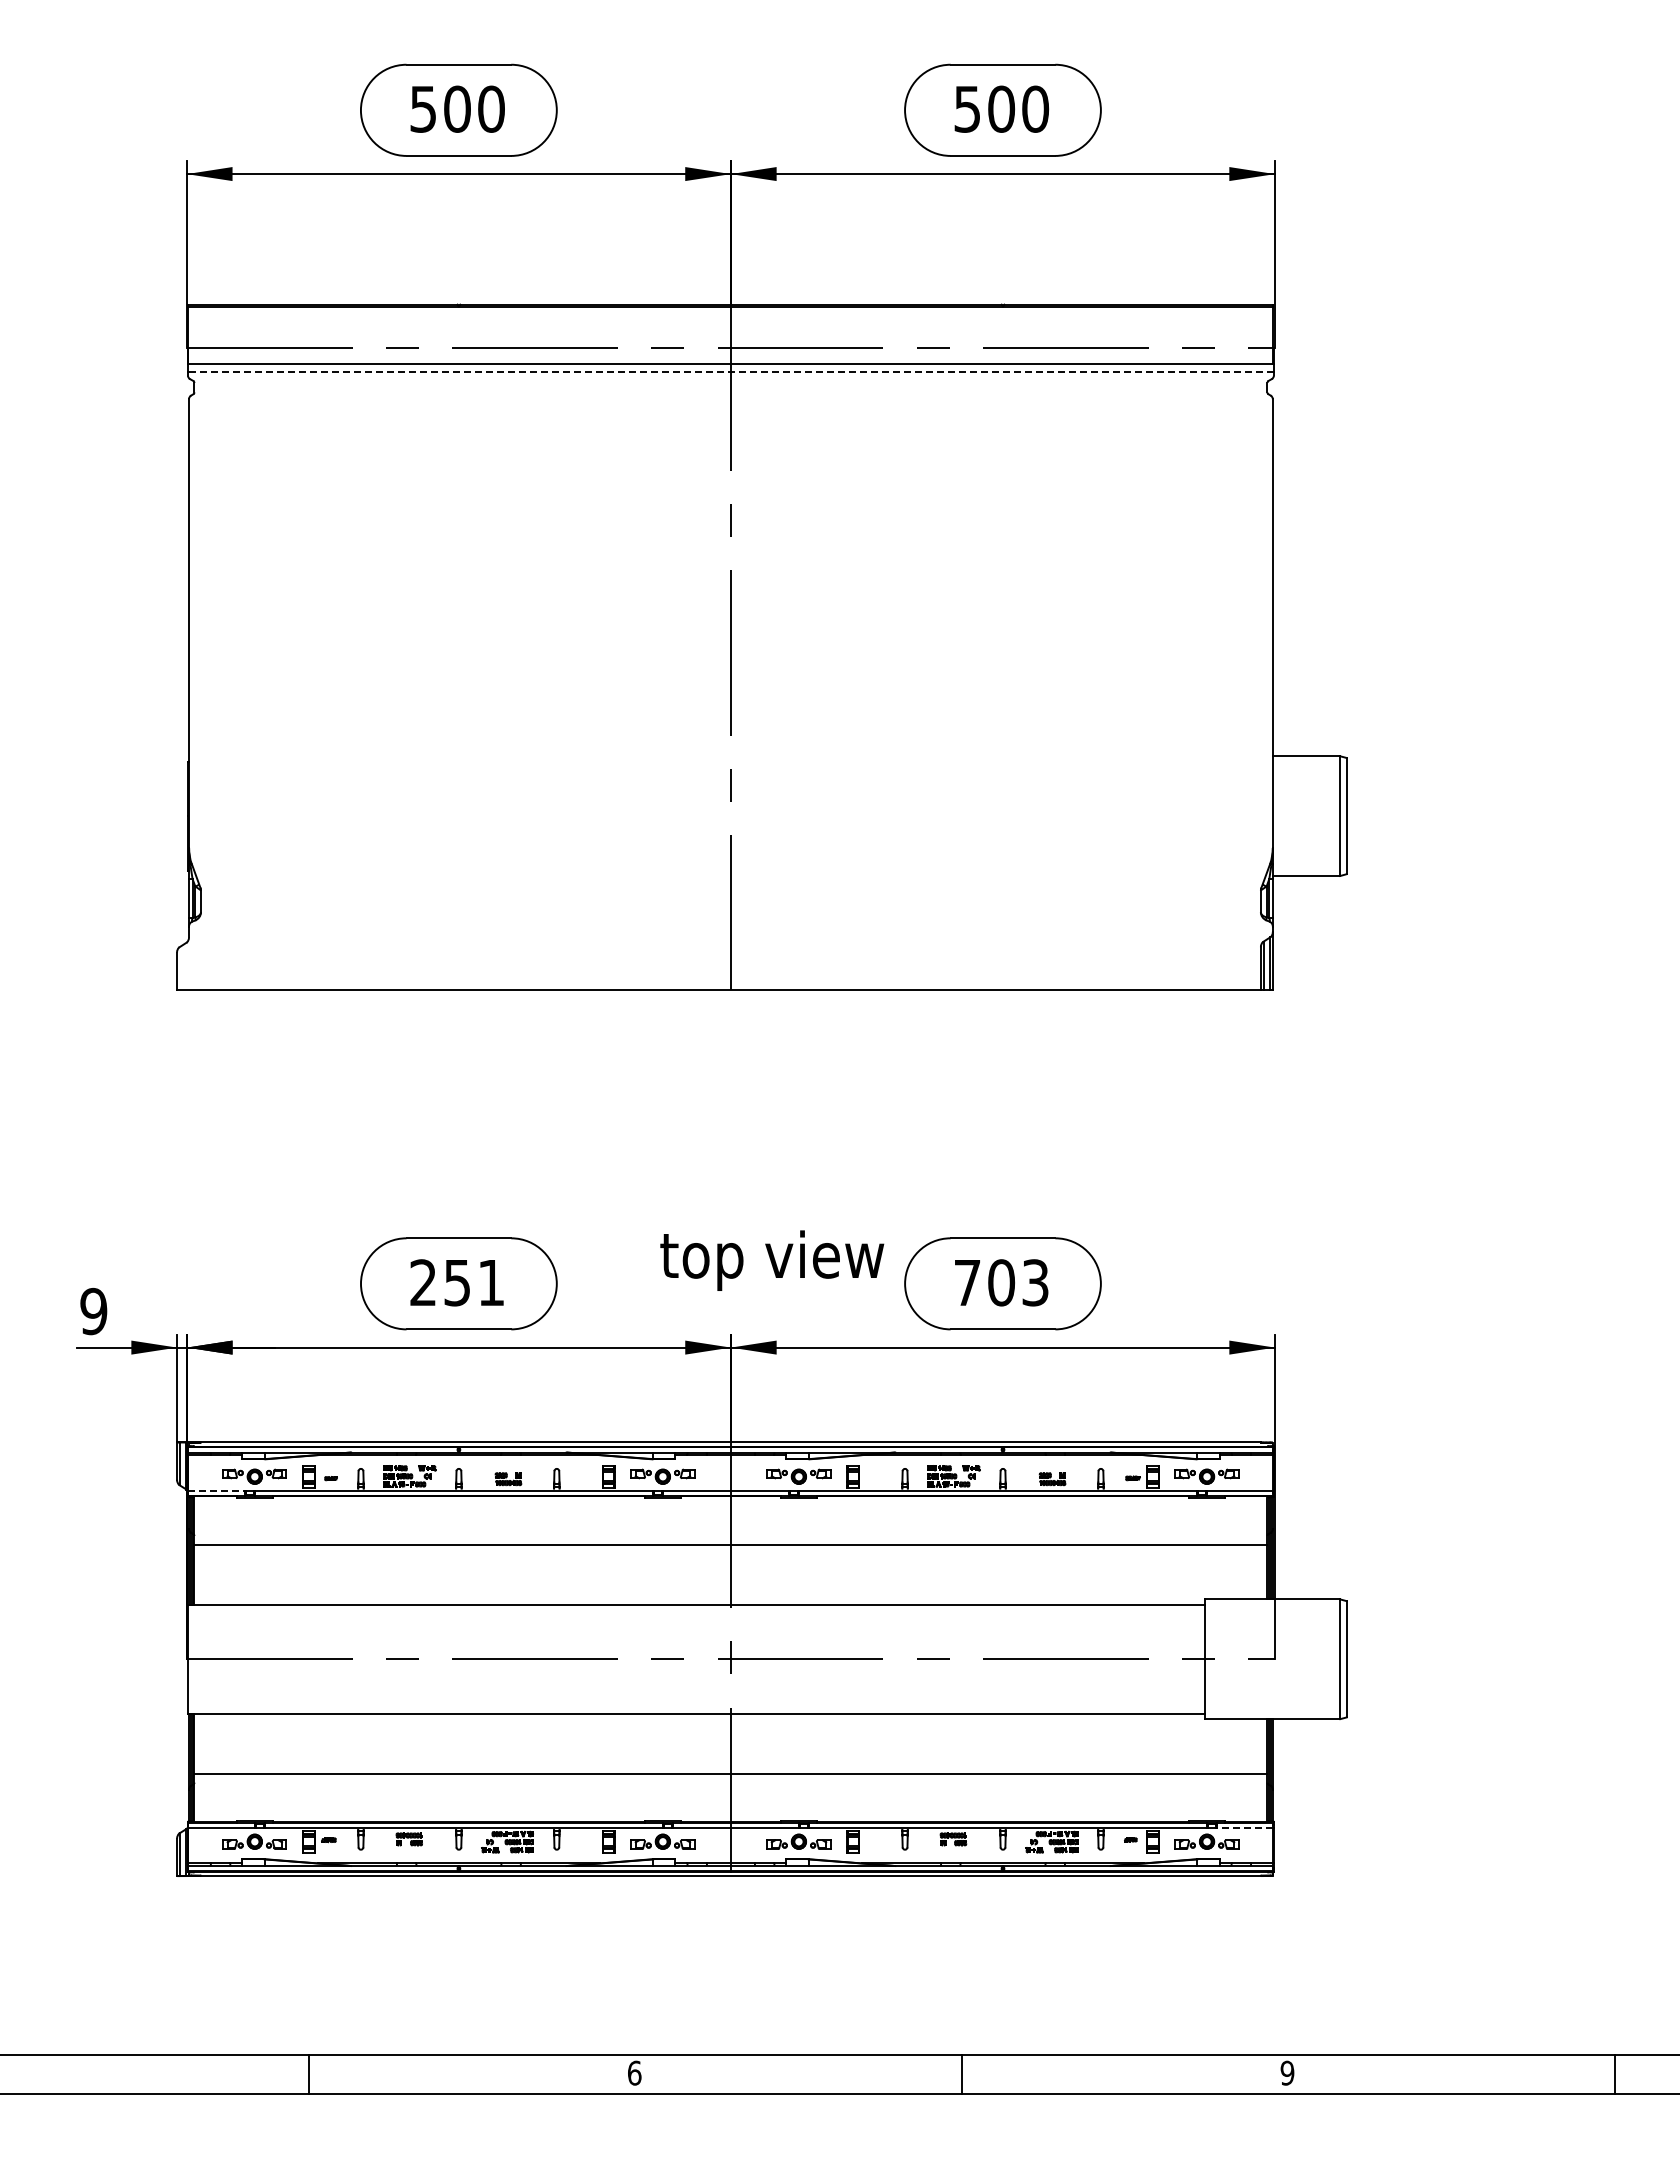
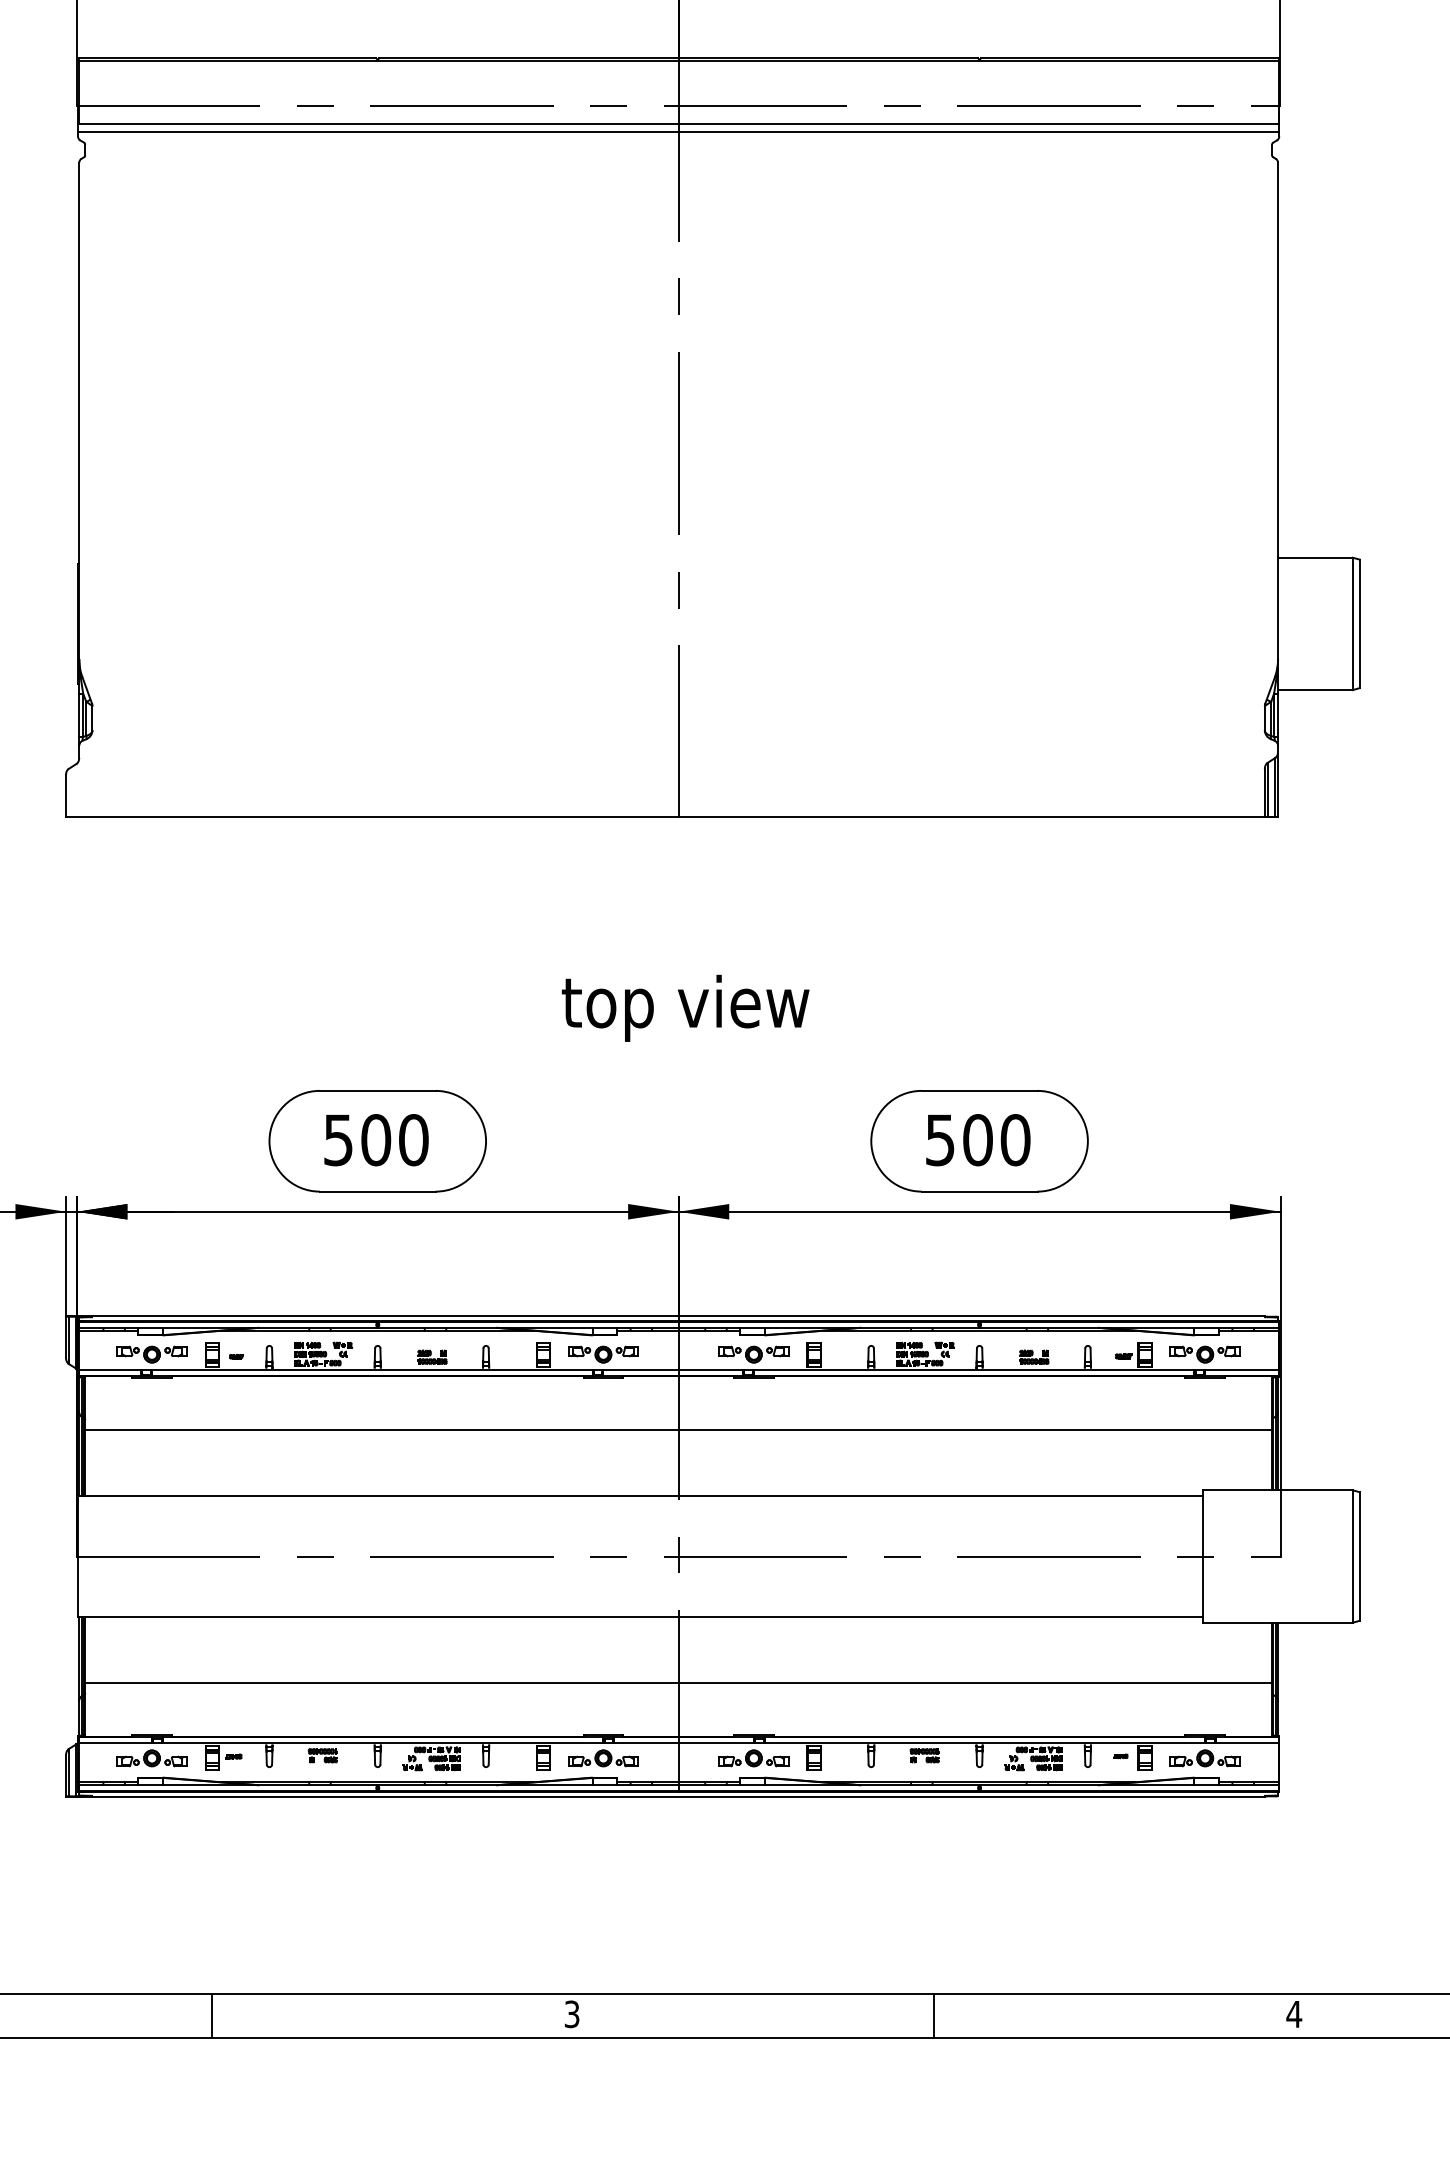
line: (730, 371) -> (678, 132), dashed -> solid
text: (772, 1260) -> (685, 1008), moved
text: (457, 1282) -> (376, 1139), 251 -> 500
text: (1001, 1282) -> (977, 1139), 703 -> 500
line: (217, 1490) -> (110, 1369), dashed -> solid
line: (1244, 1827) -> (1246, 1742), dashed -> solid
text: (634, 2072) -> (571, 2013), 6 -> 3
text: (1287, 2072) -> (1294, 2013), 9 -> 4

